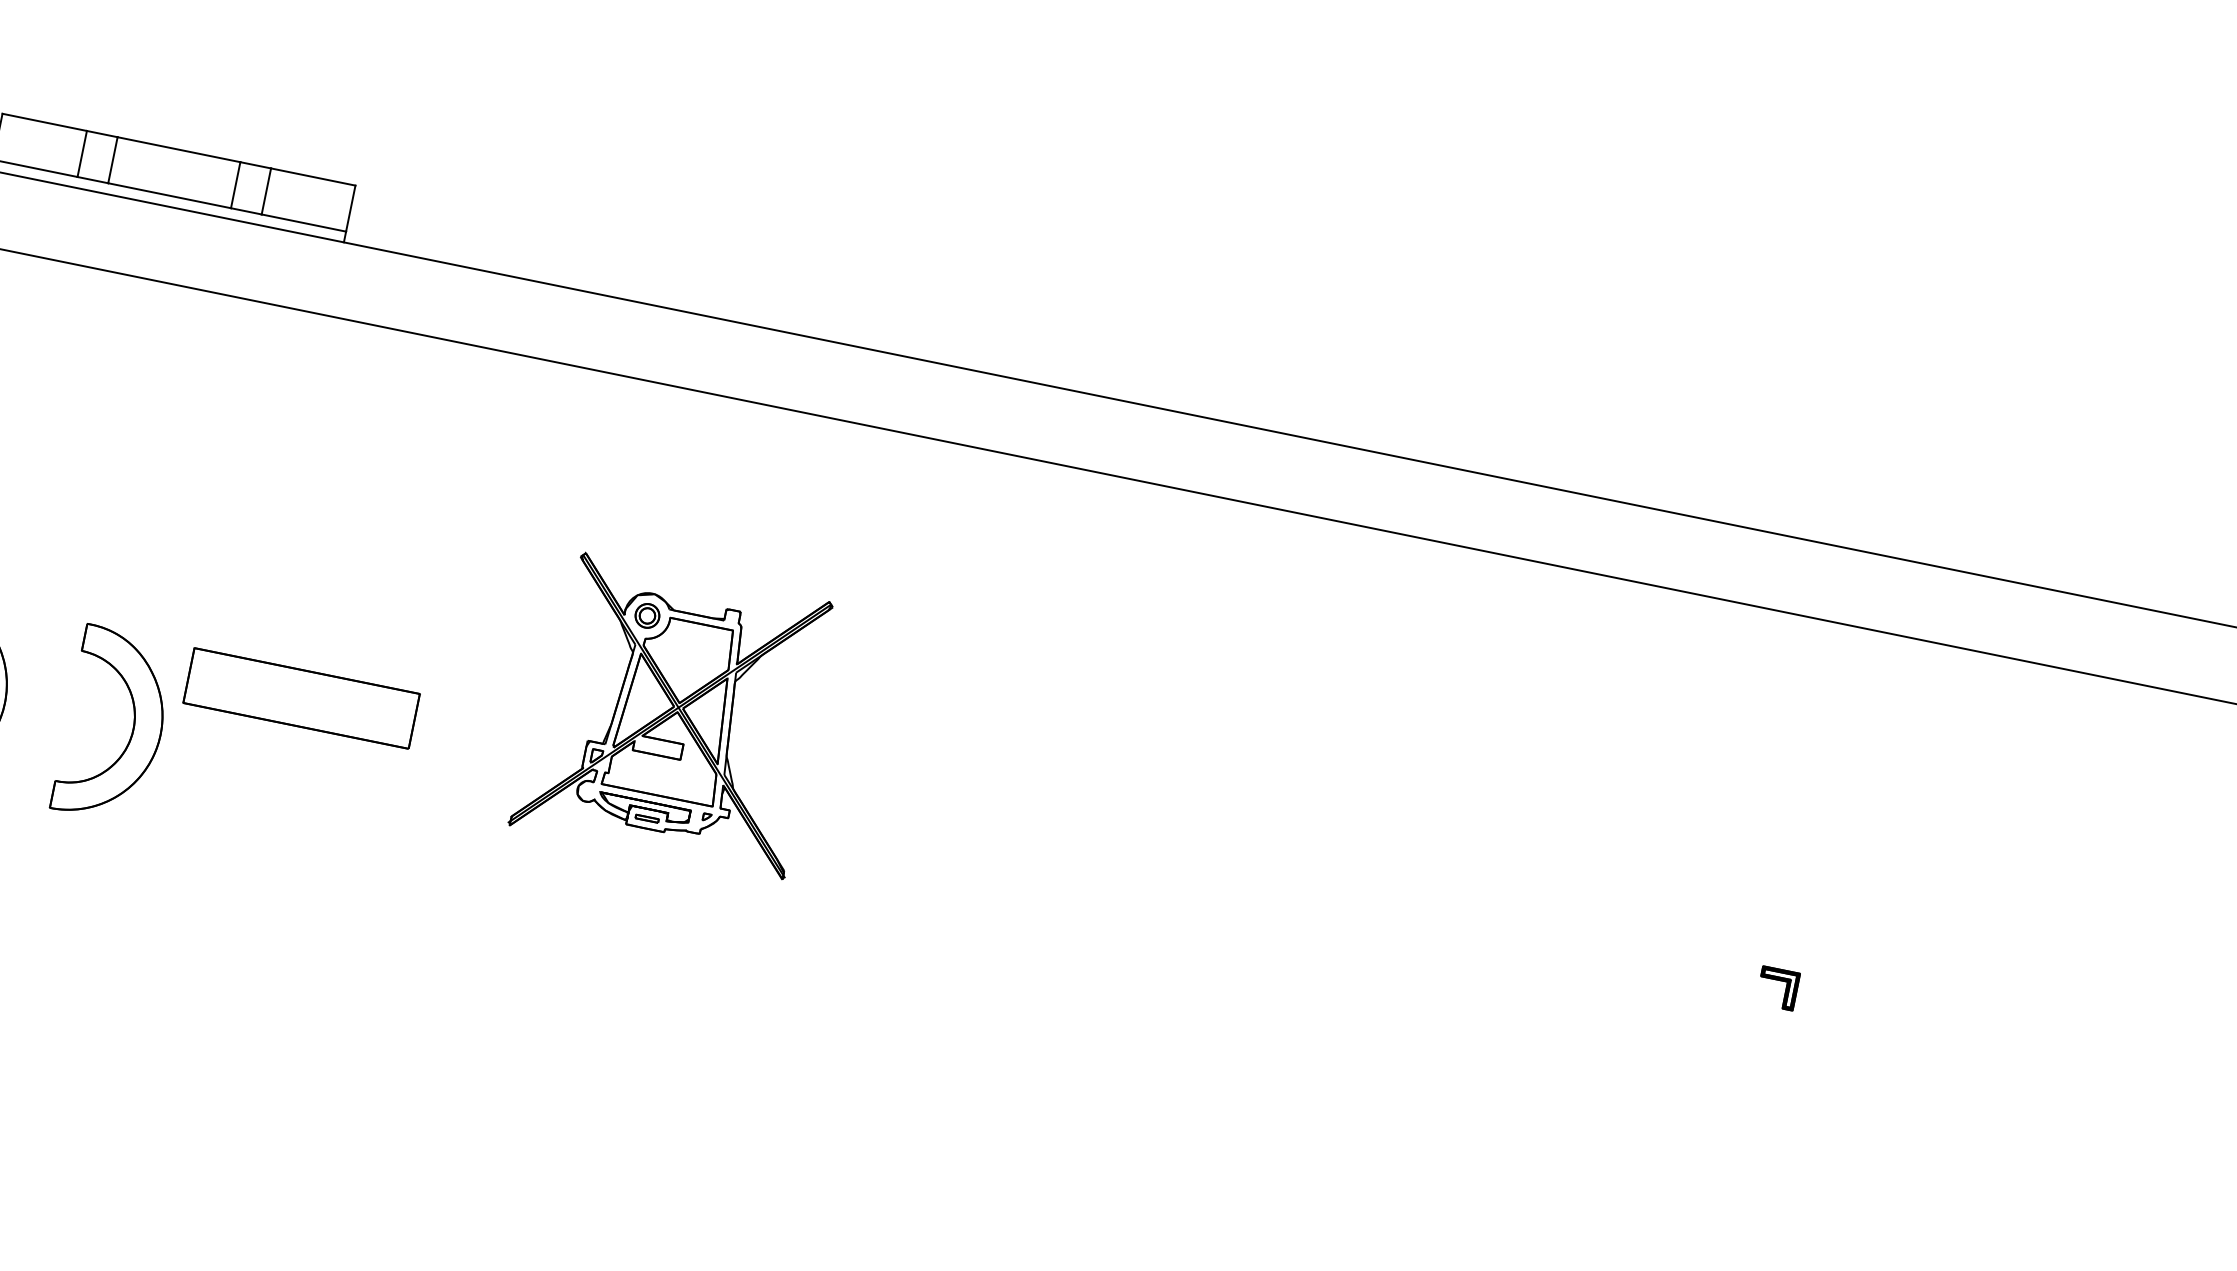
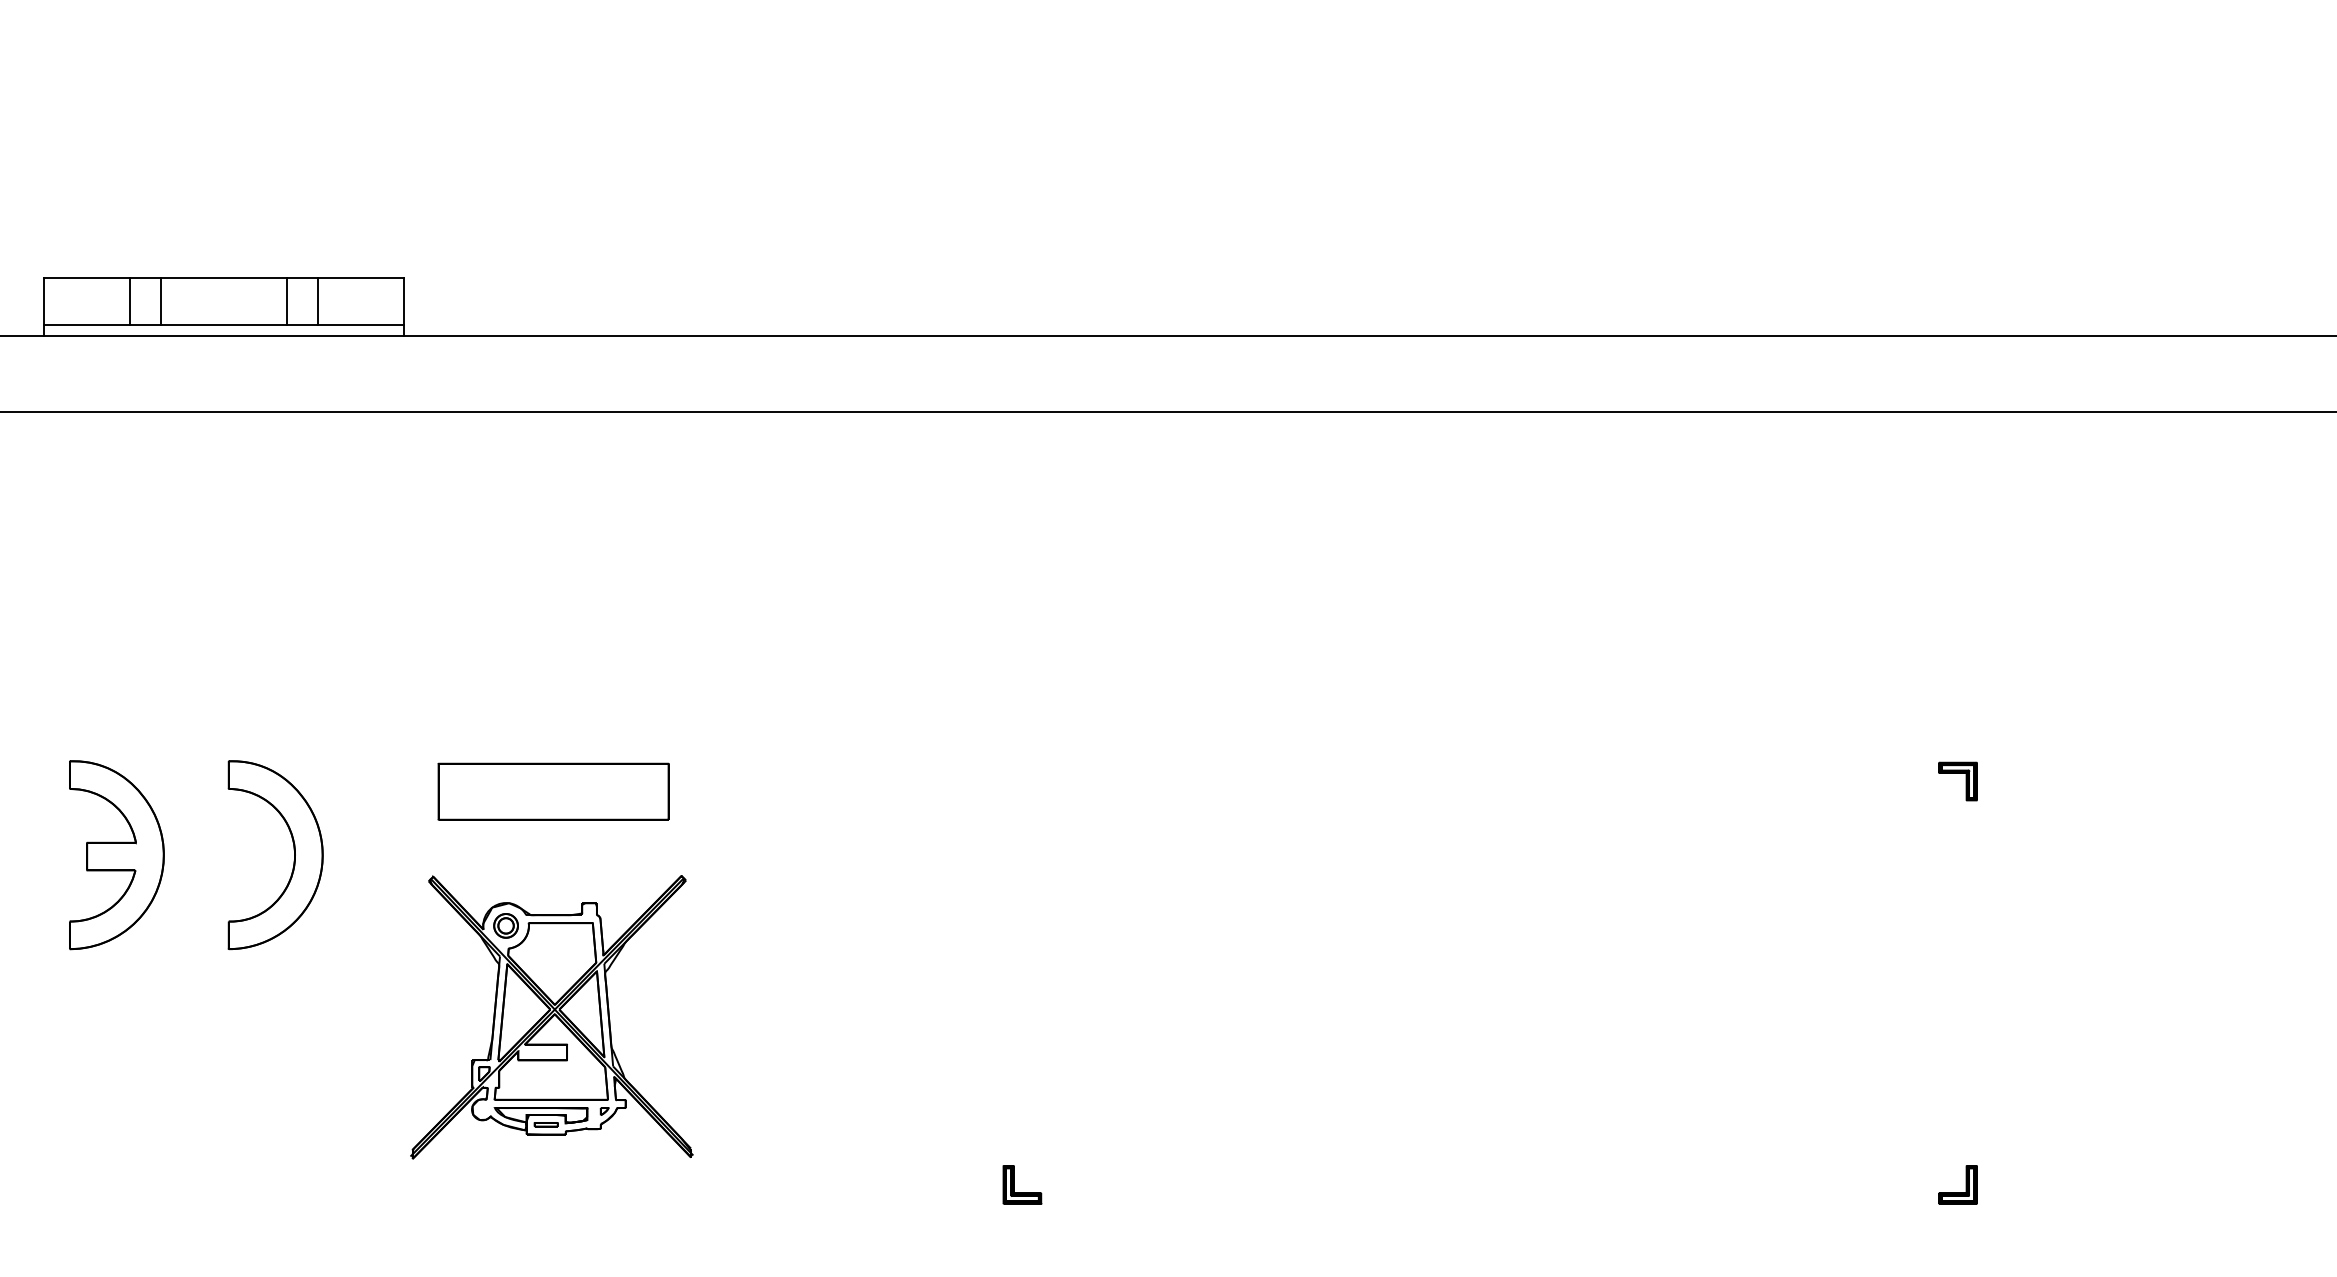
part: (301, 698) -> (553, 791), moved
part: (673, 714) -> (551, 1017), moved
part: (772, 1195) -> (1014, 1184), added

